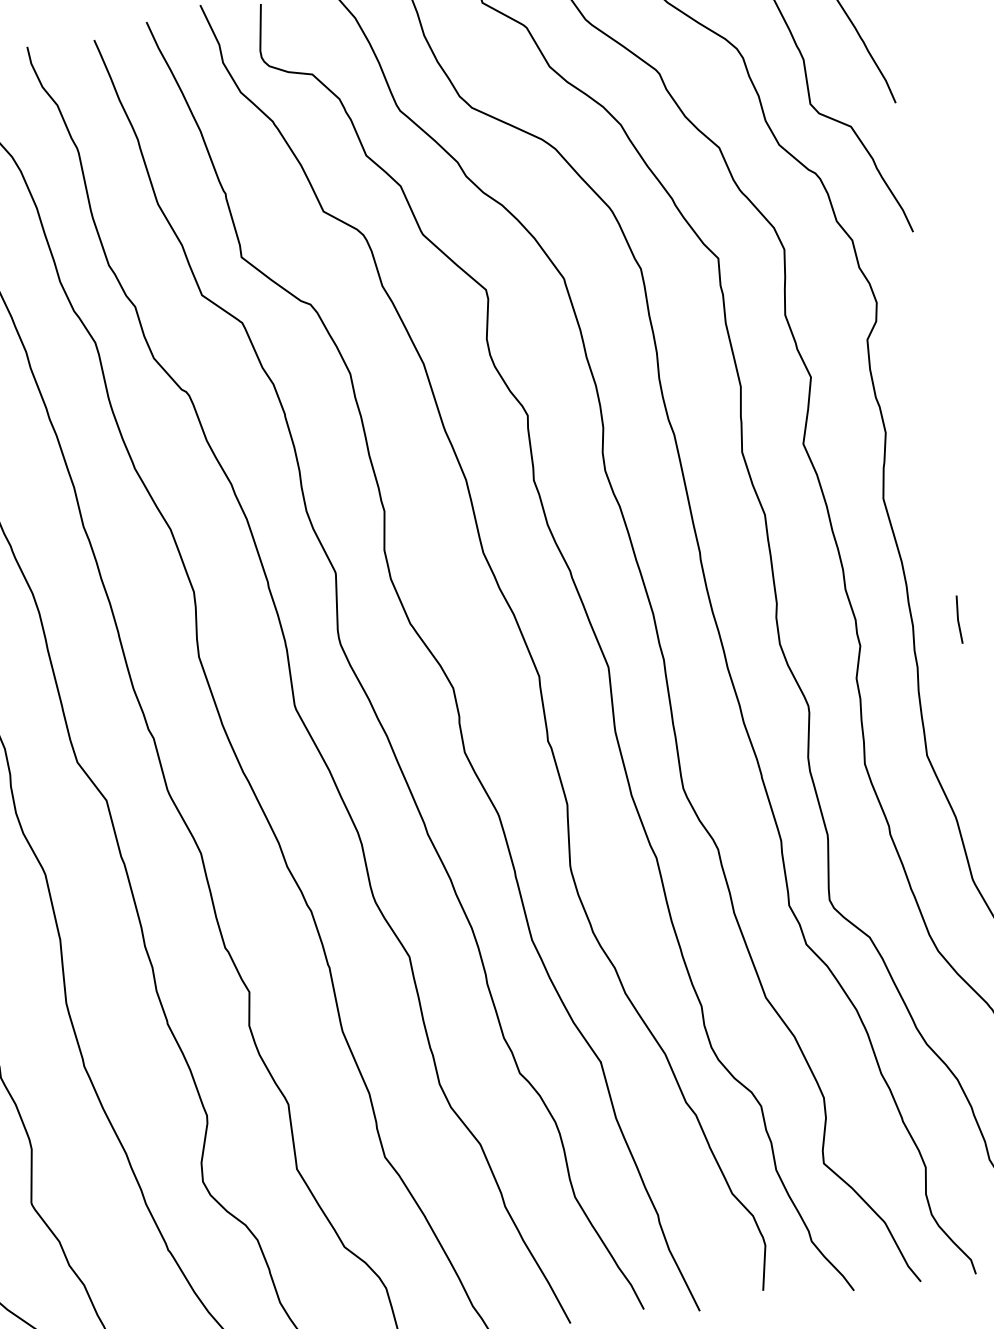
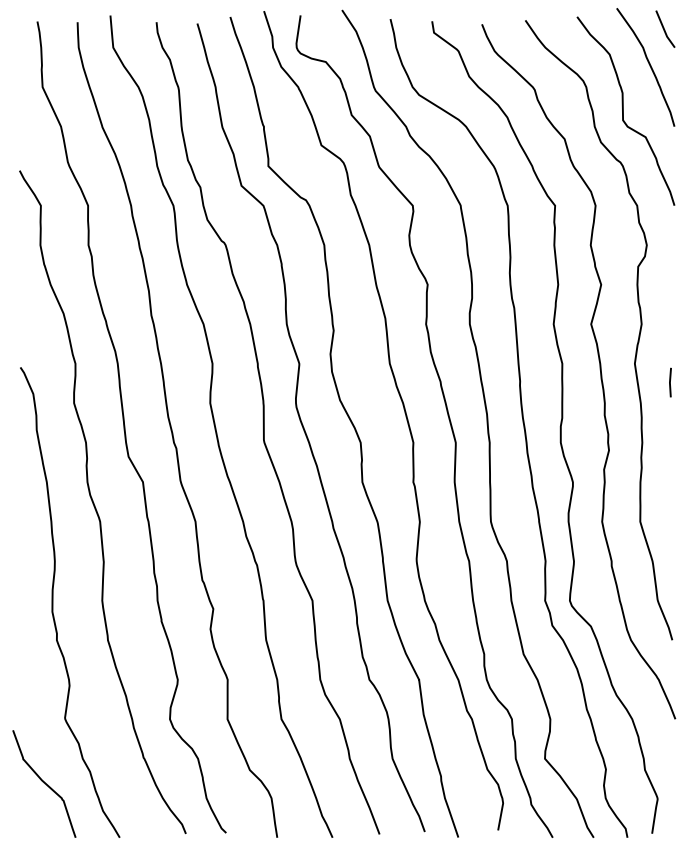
line: (958, 619) -> (670, 382), moved

